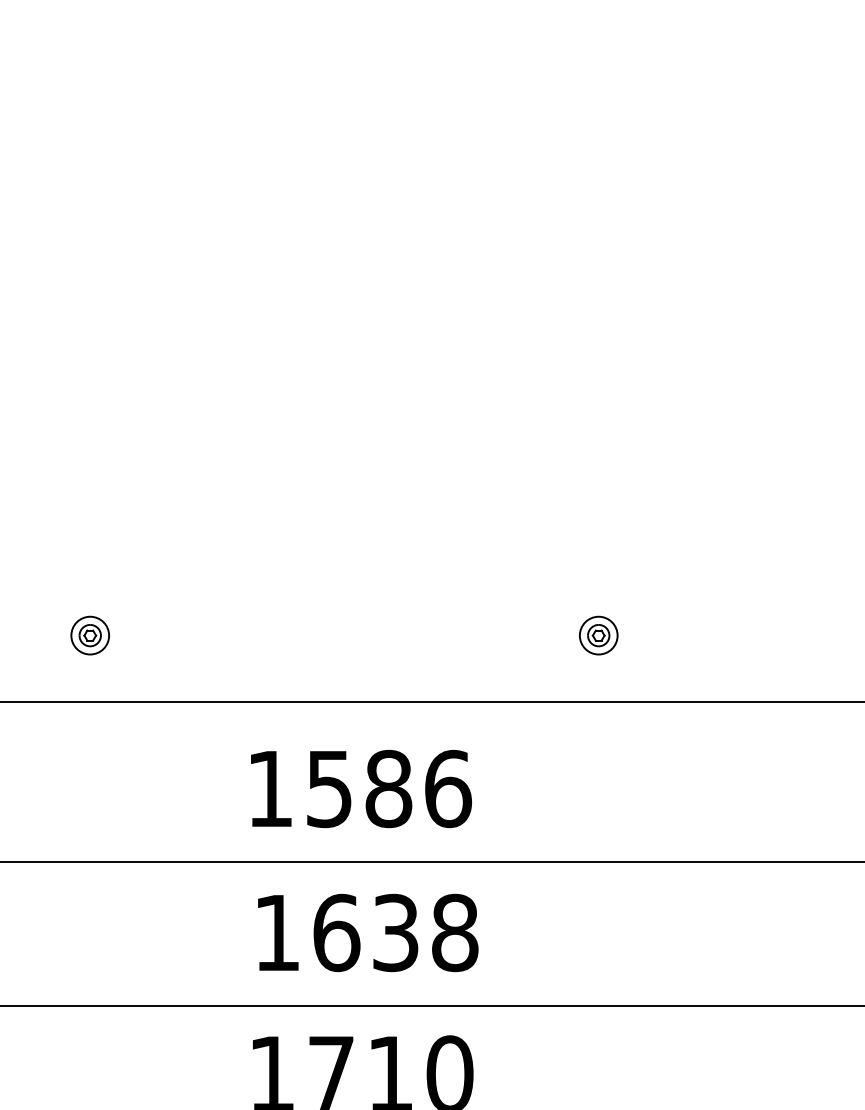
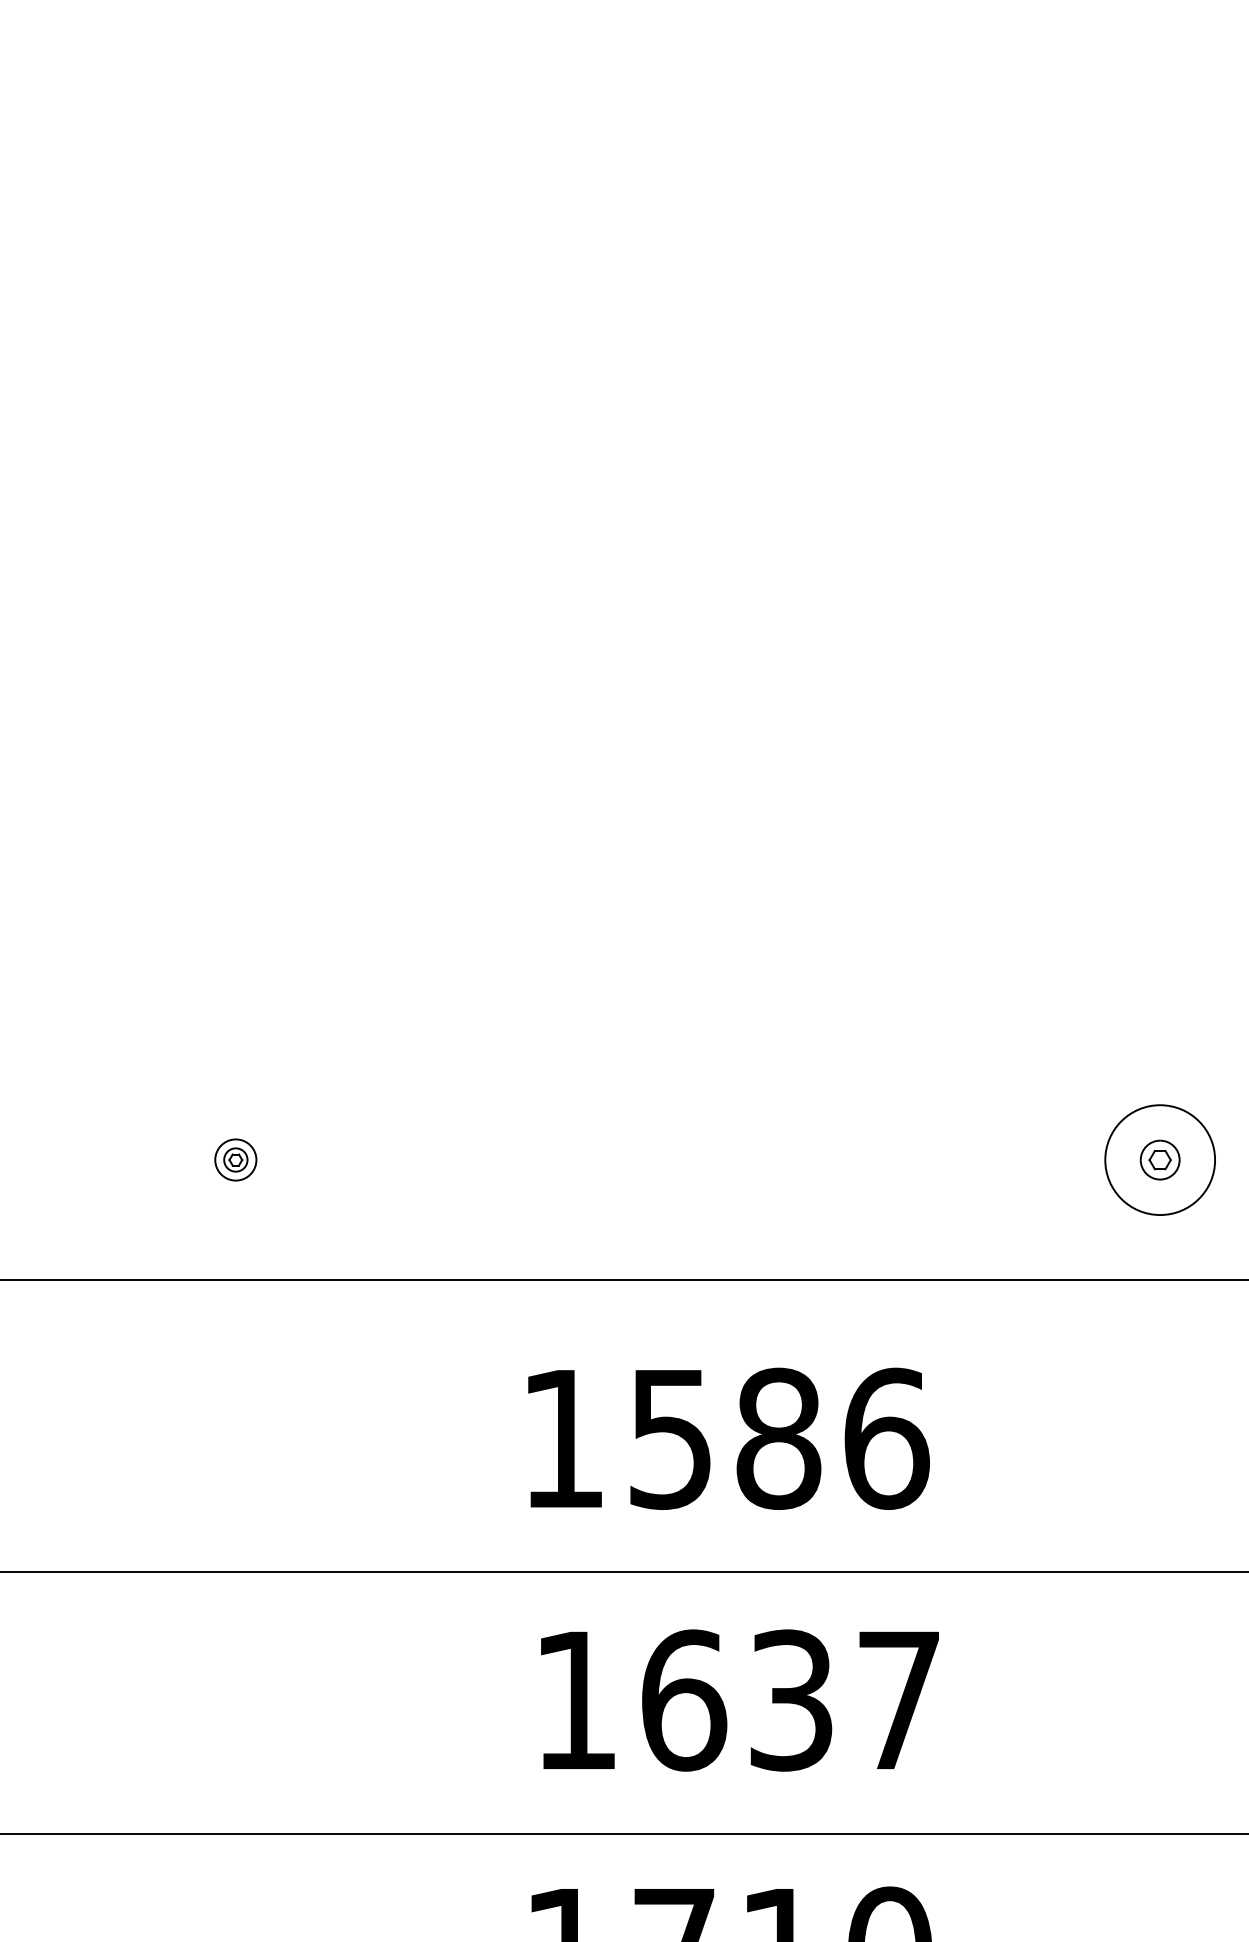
part: (89, 635) -> (234, 1159), size x0.6
circle: (598, 635) -> (1159, 1159), size x1.6
text: (455, 932) -> (899, 1699), 1638 -> 1637

